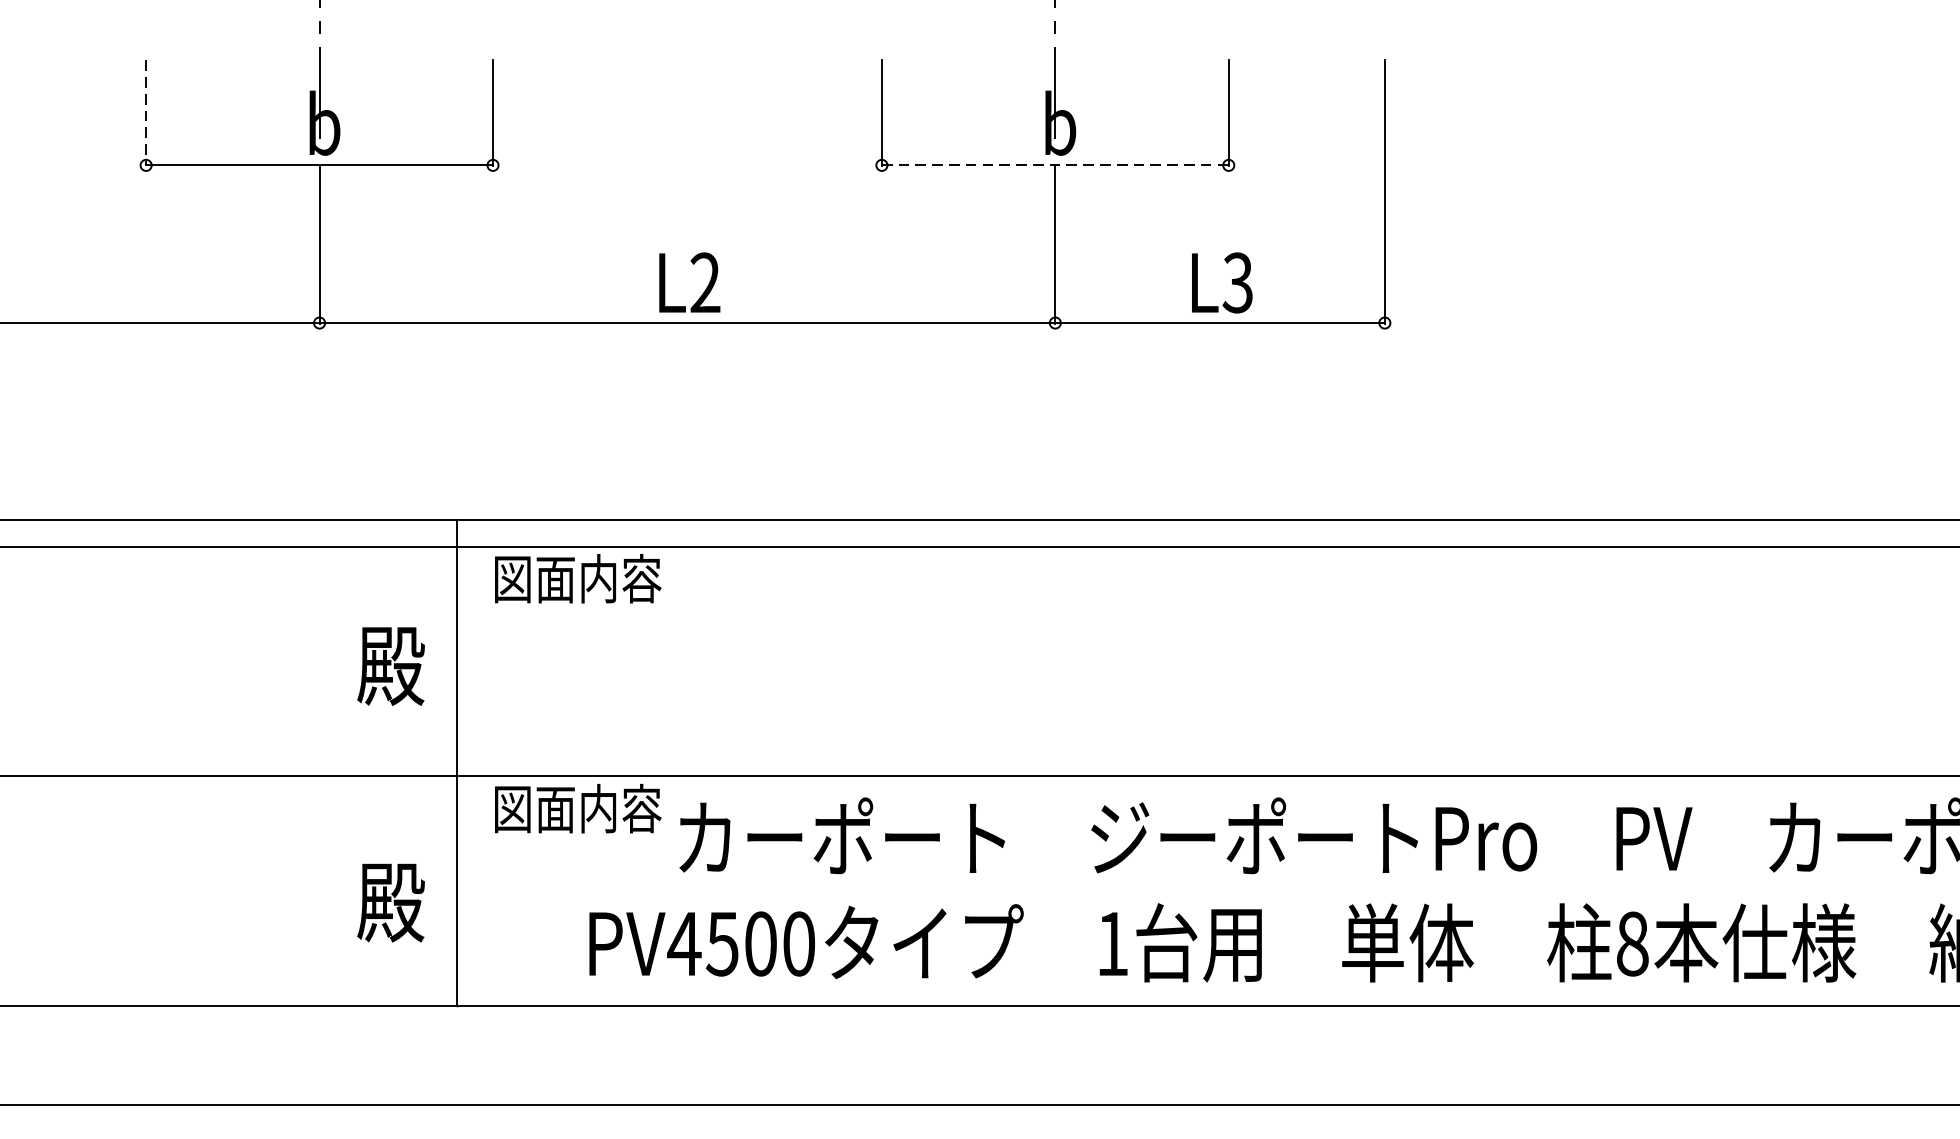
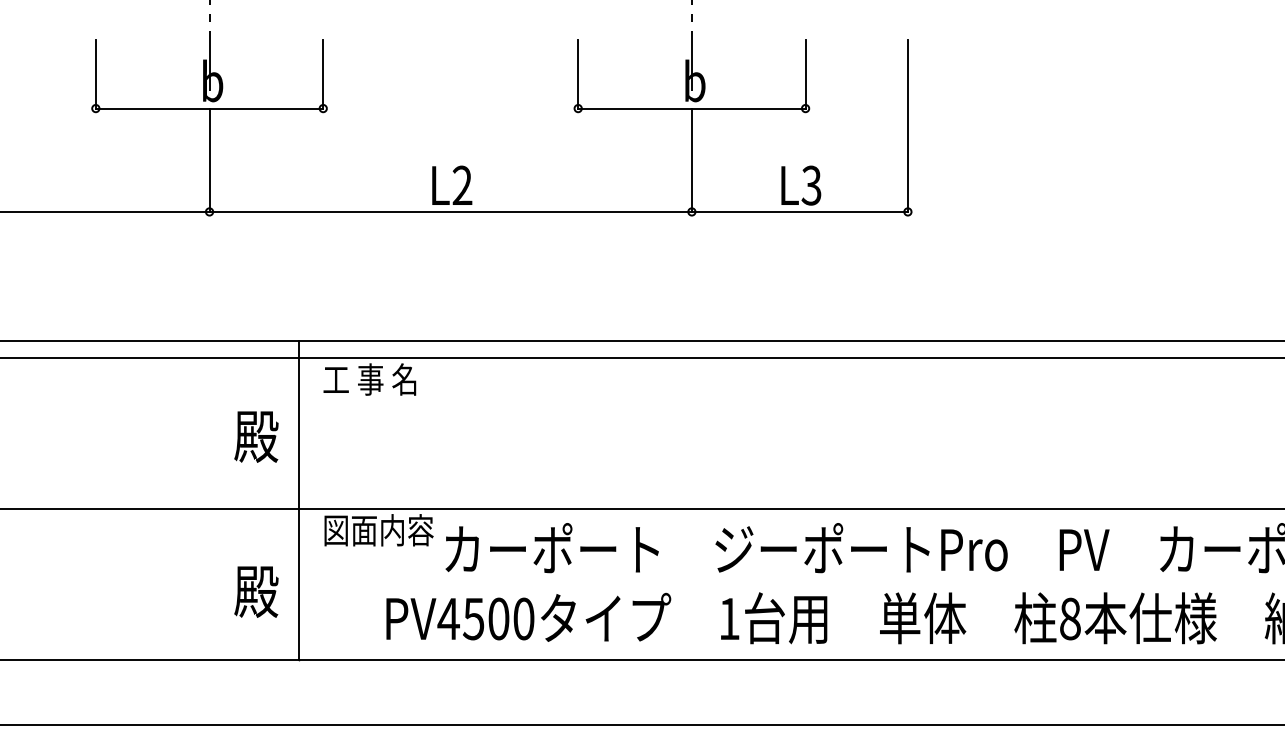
line: (145, 113) -> (95, 74), dashed -> solid
line: (1054, 165) -> (691, 108), dashed -> solid
text: (577, 578) -> (378, 379), 図面内容 -> 工 事 名

